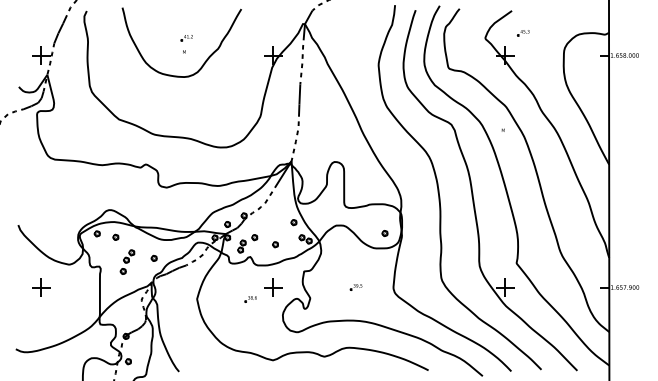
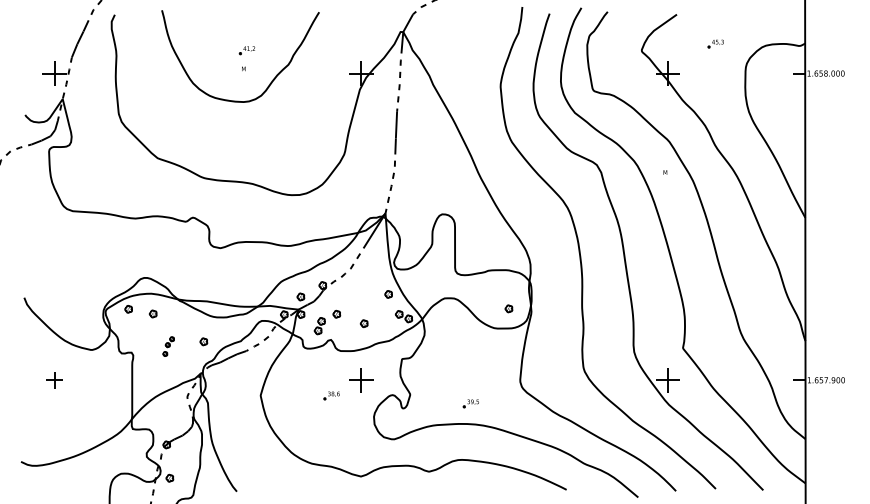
part: (522, 33) -> (714, 44), moved
part: (127, 261) -> (168, 345), size x0.6
part: (41, 287) -> (54, 380), size x0.7
part: (355, 287) -> (470, 404), moved

